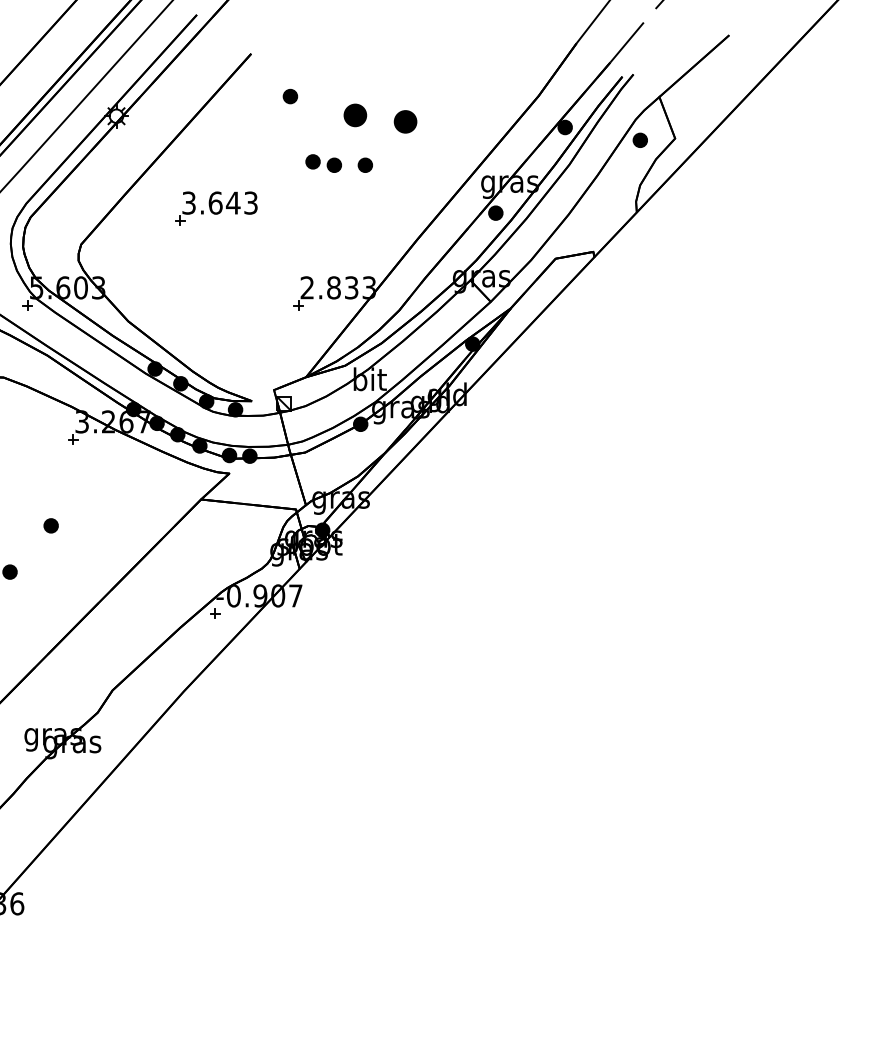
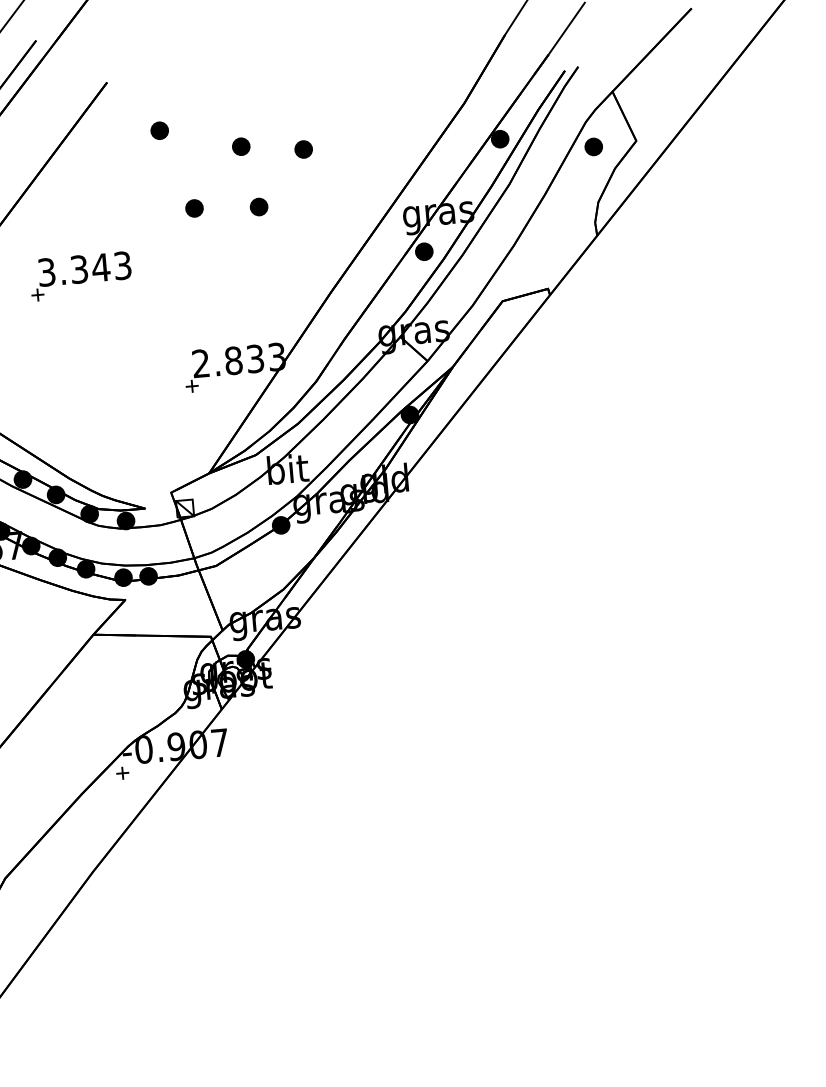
part: (354, 114) -> (240, 145), size x0.62
part: (405, 121) -> (303, 148), size x0.62
part: (333, 164) -> (219, 209), removed
text: (215, 202) -> (79, 268), 3.643 -> 3.343

